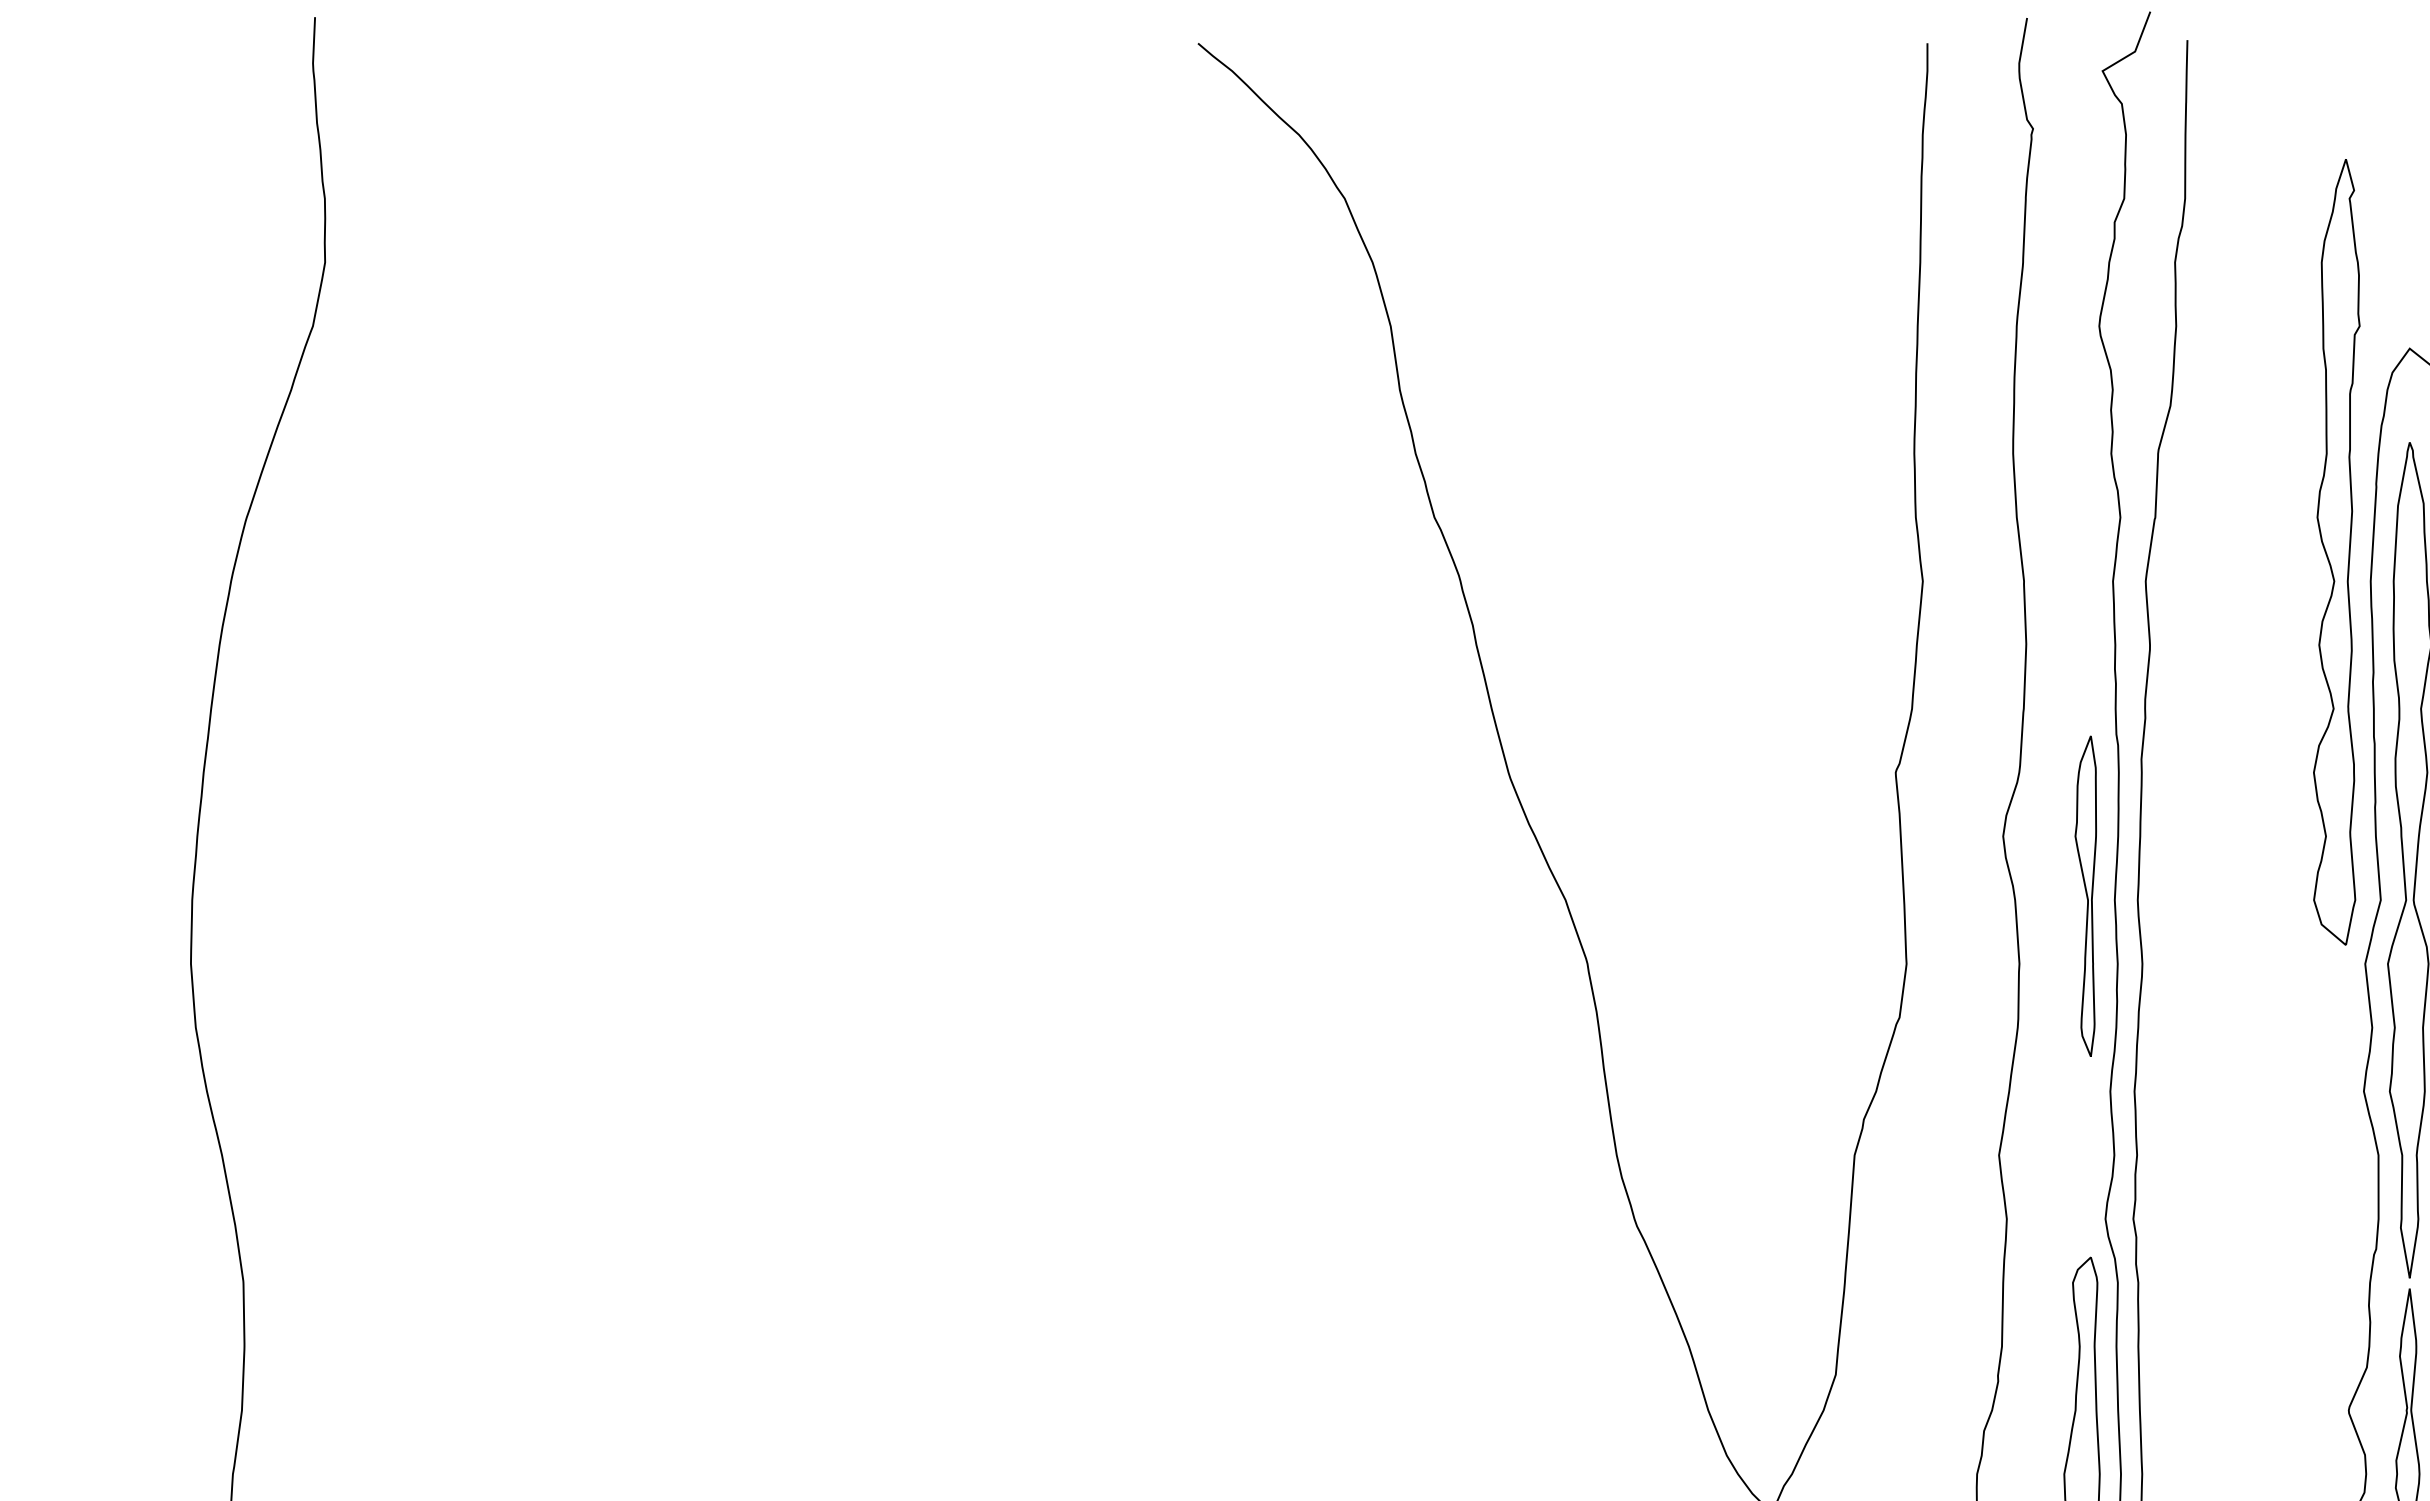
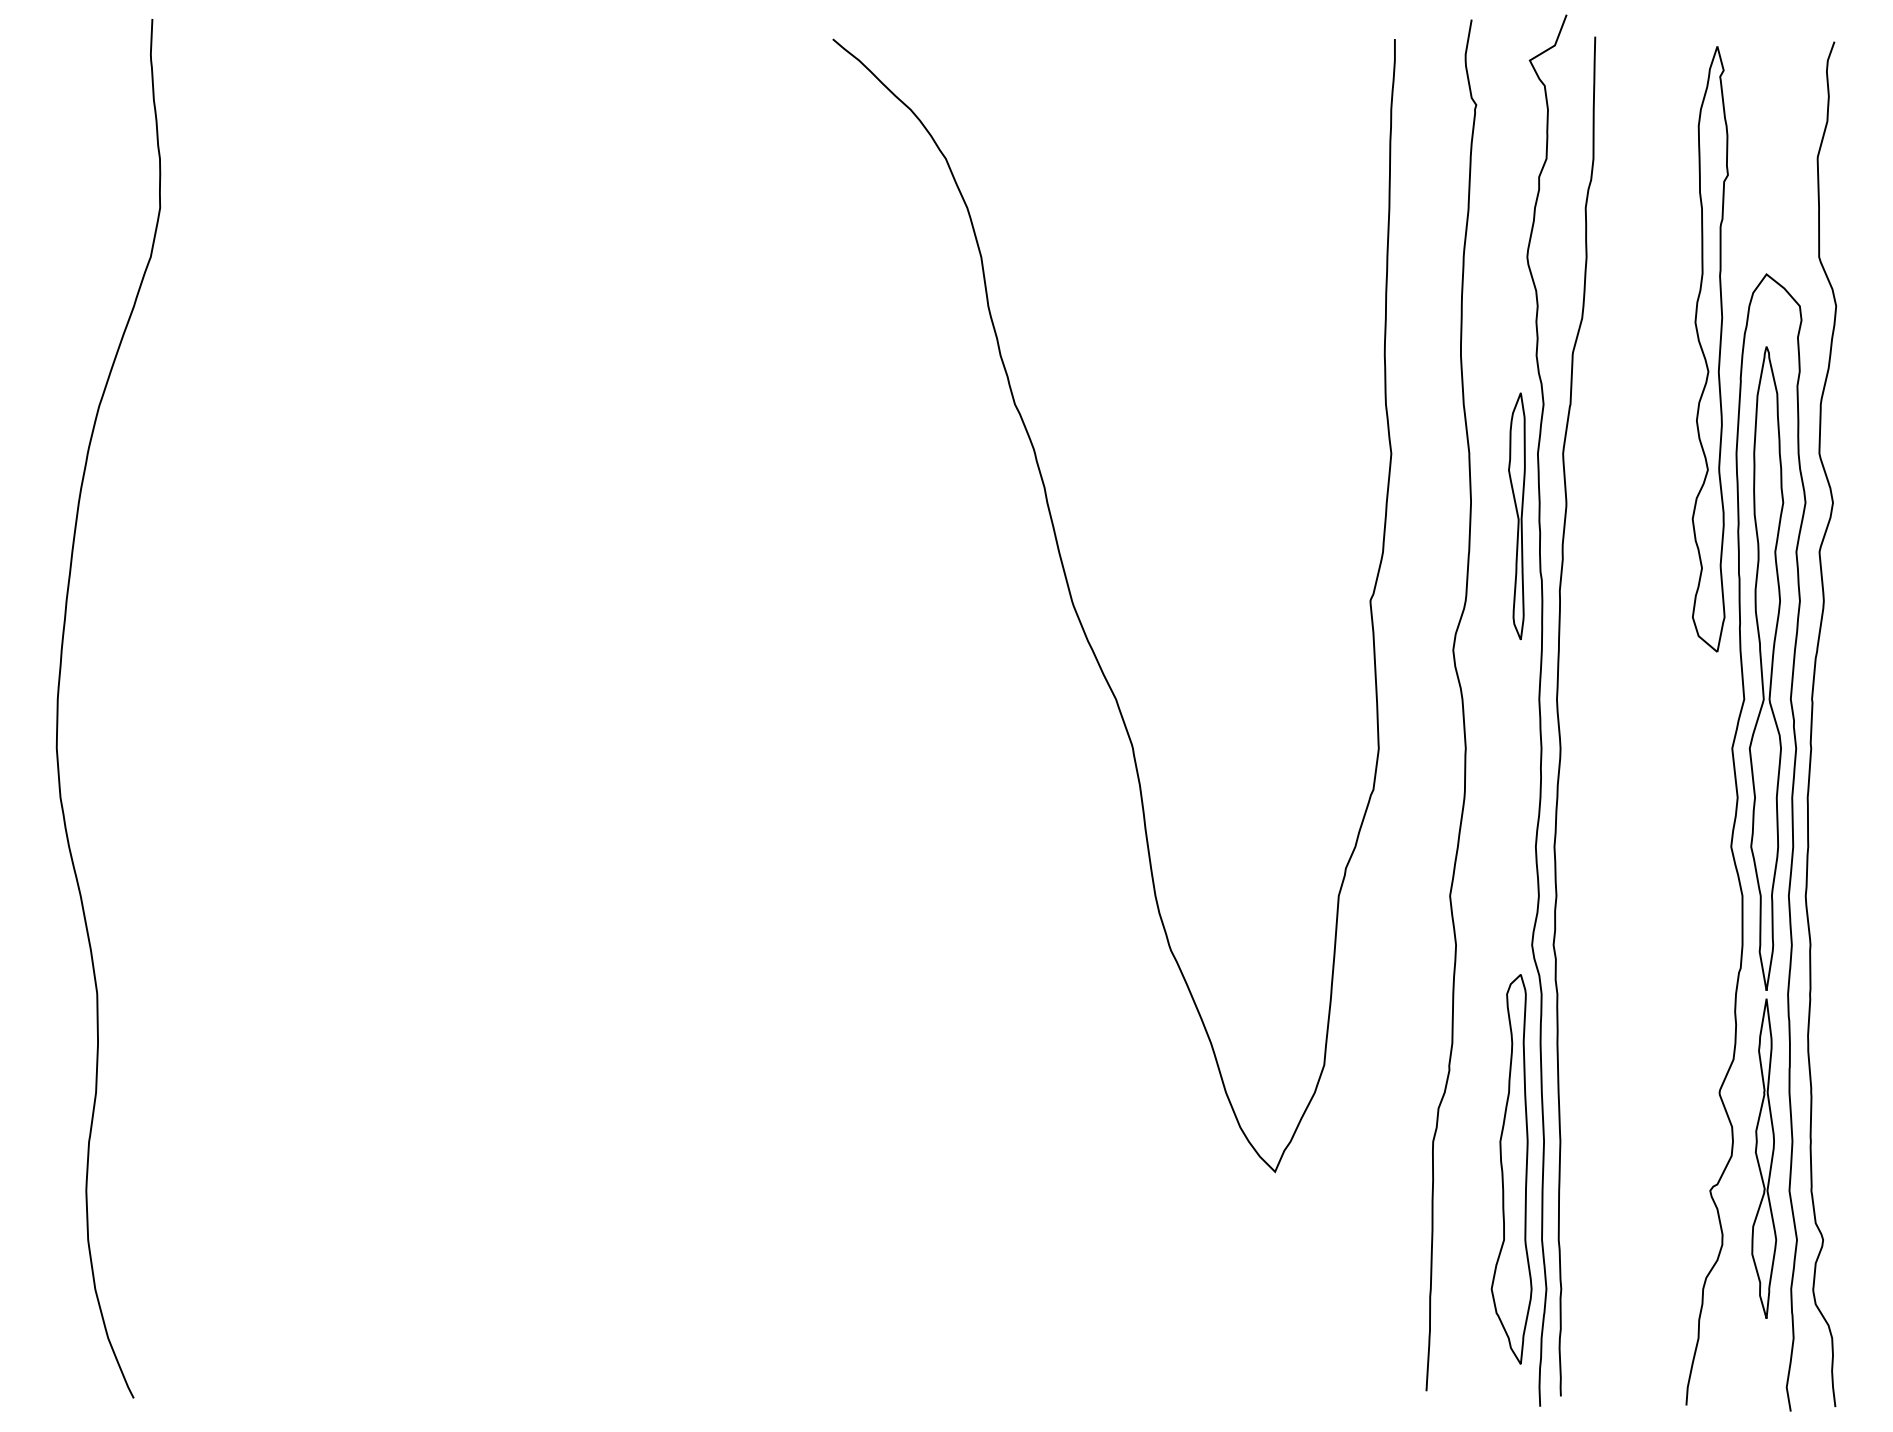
part: (2335, 552) -> (1709, 349), moved
part: (2085, 896) -> (1516, 516), moved

